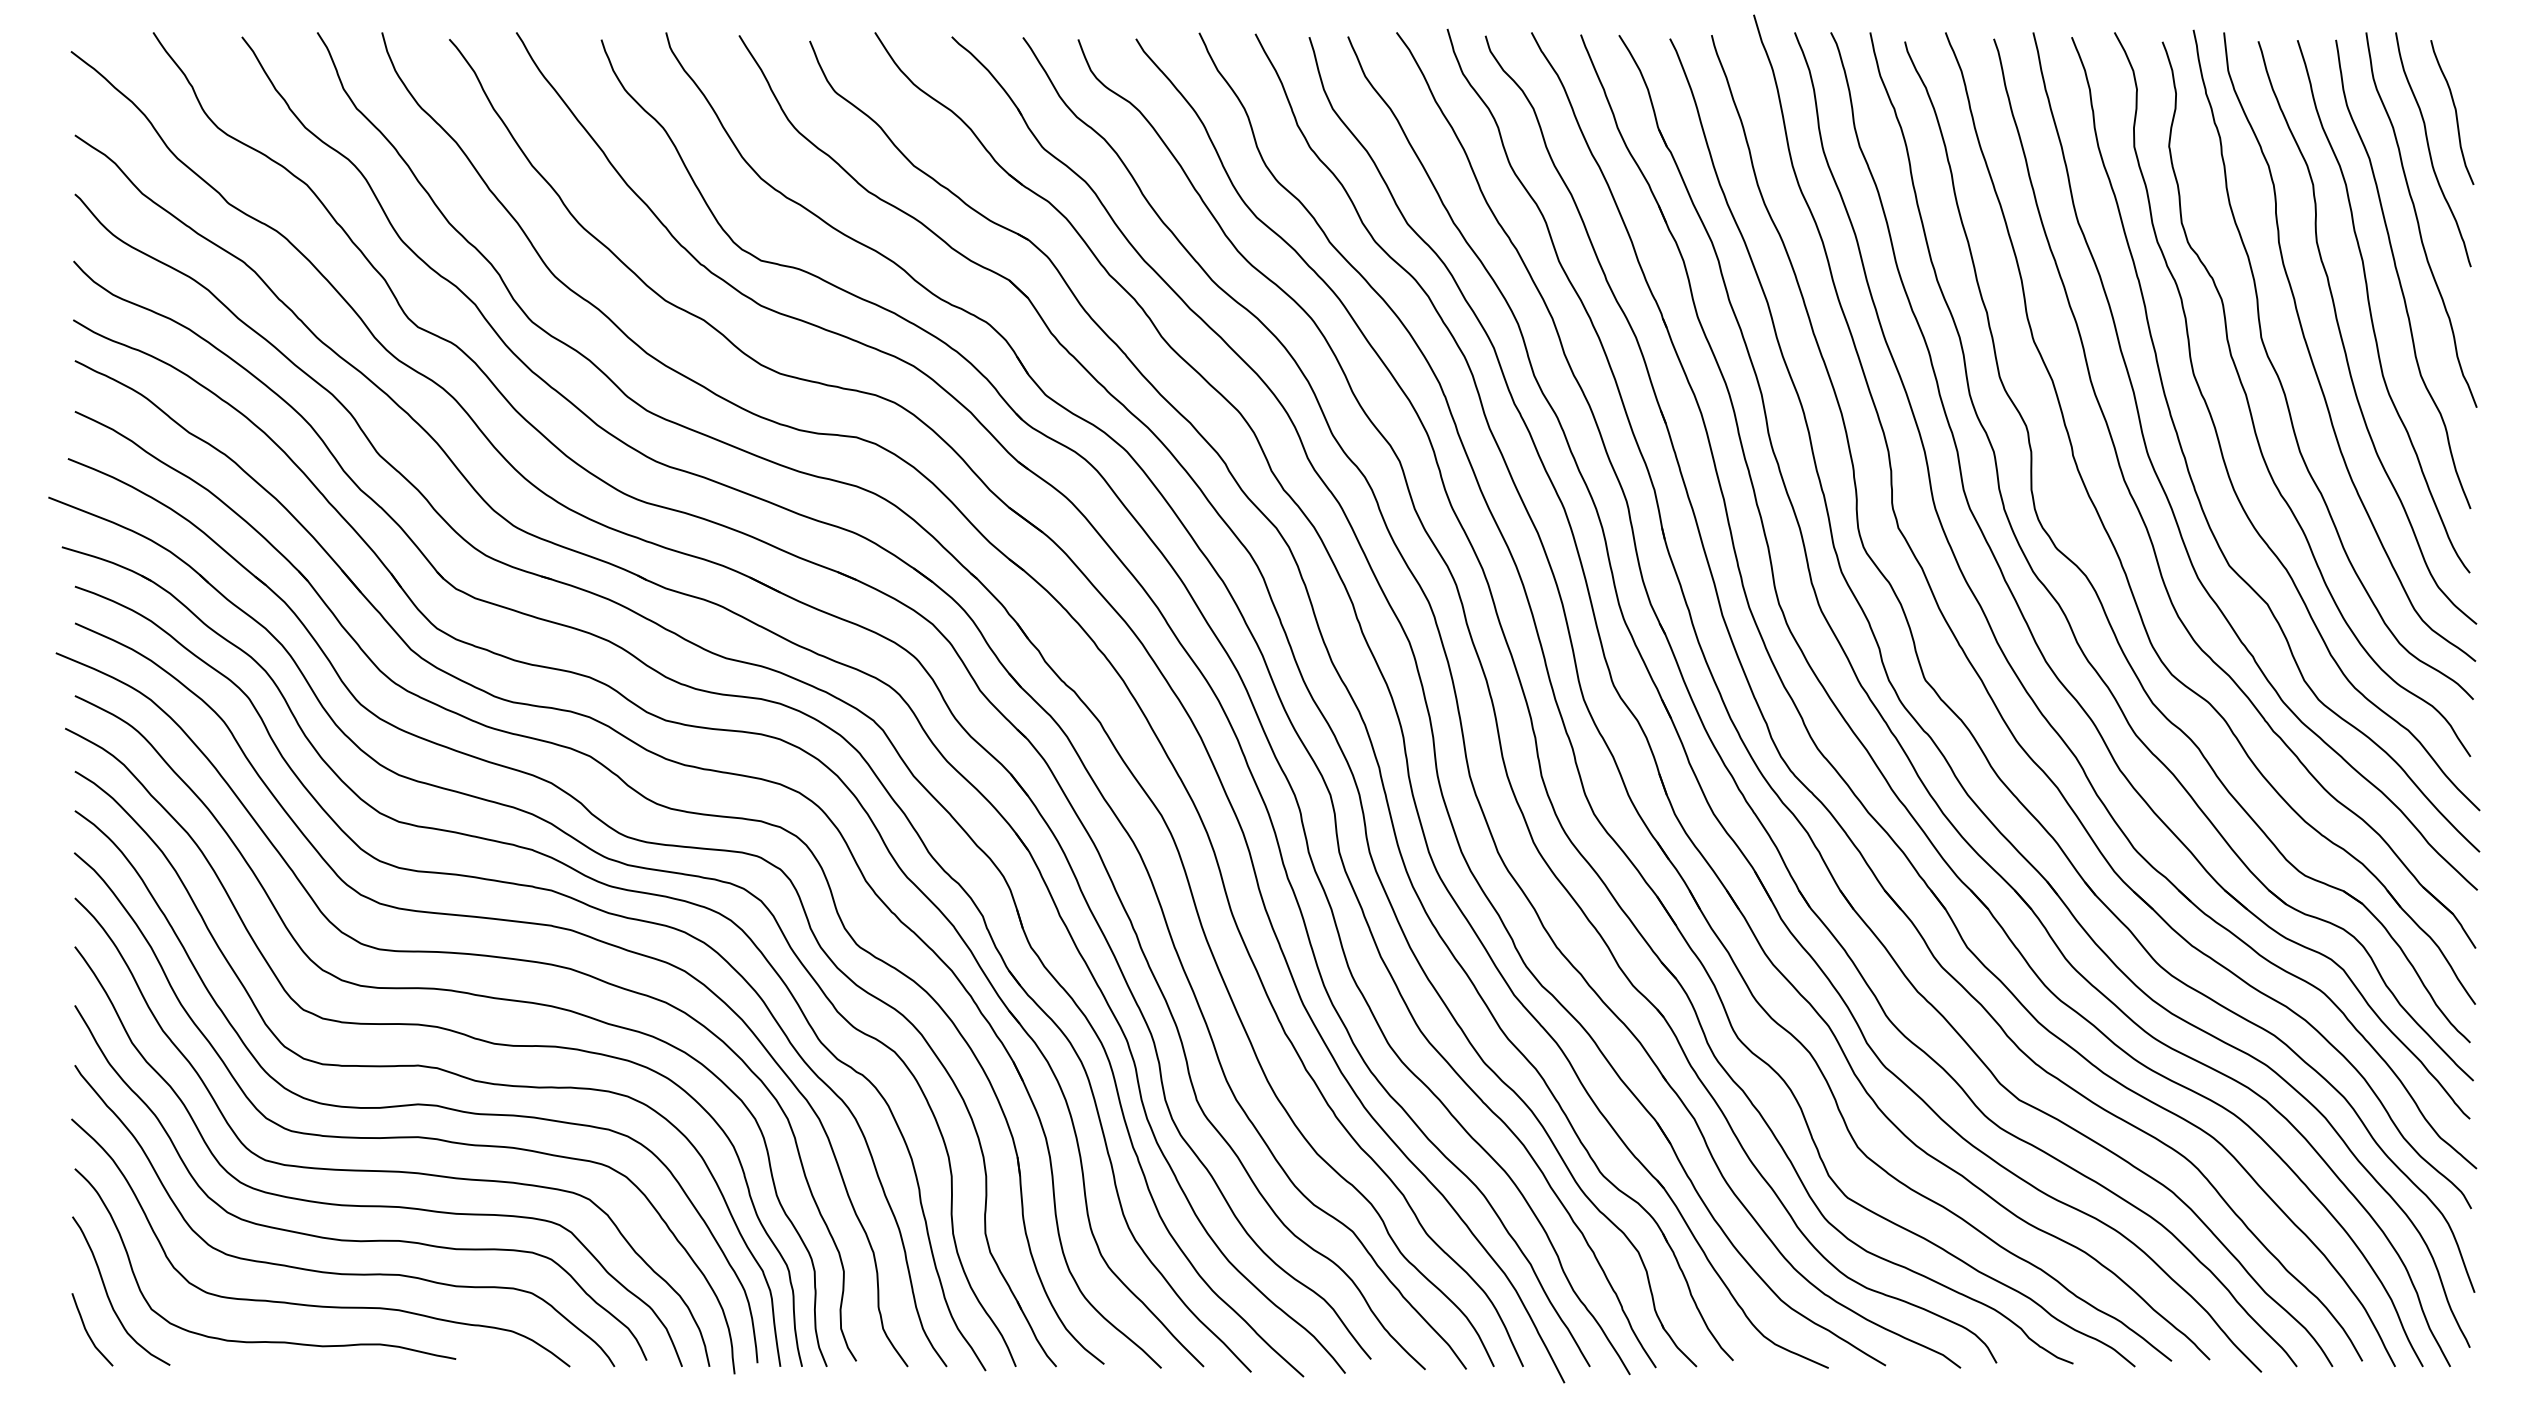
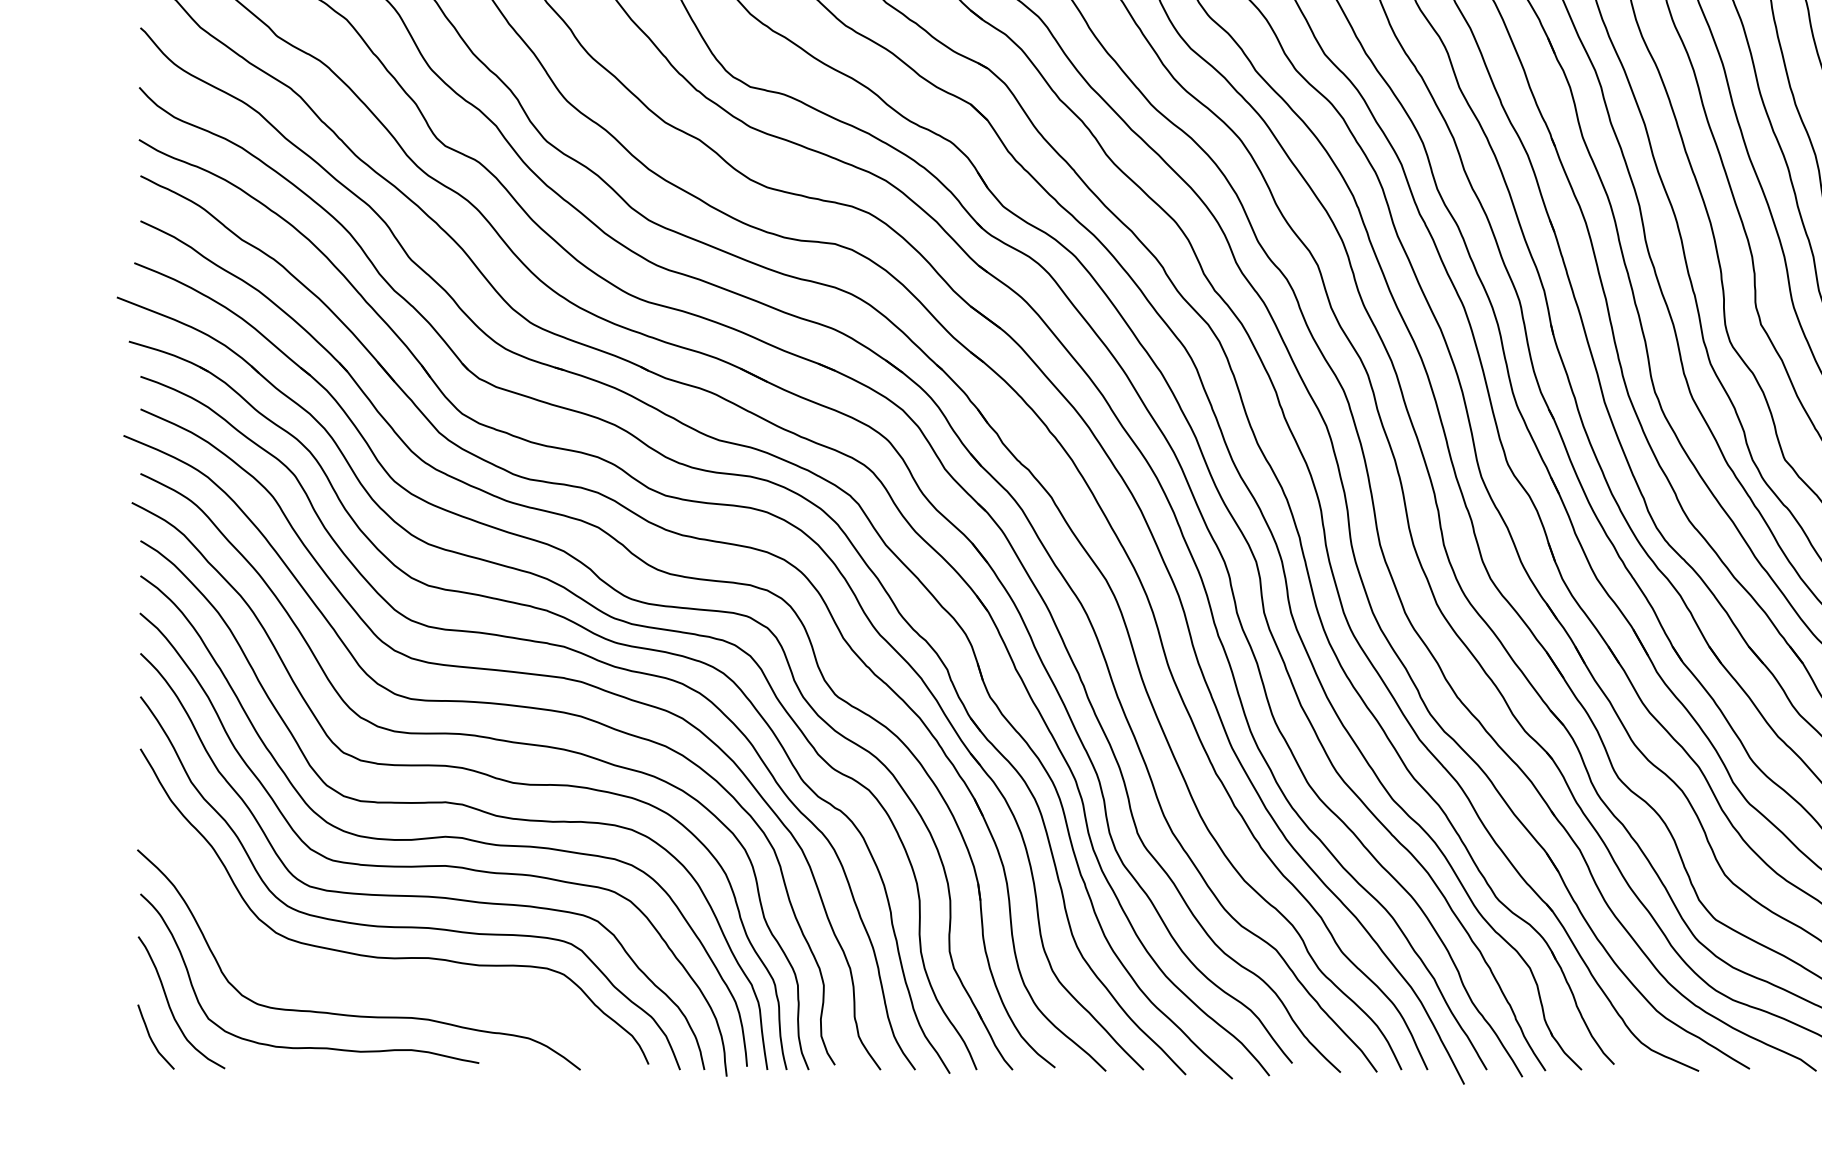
curve: (338, 1272) -> (374, 986), removed

